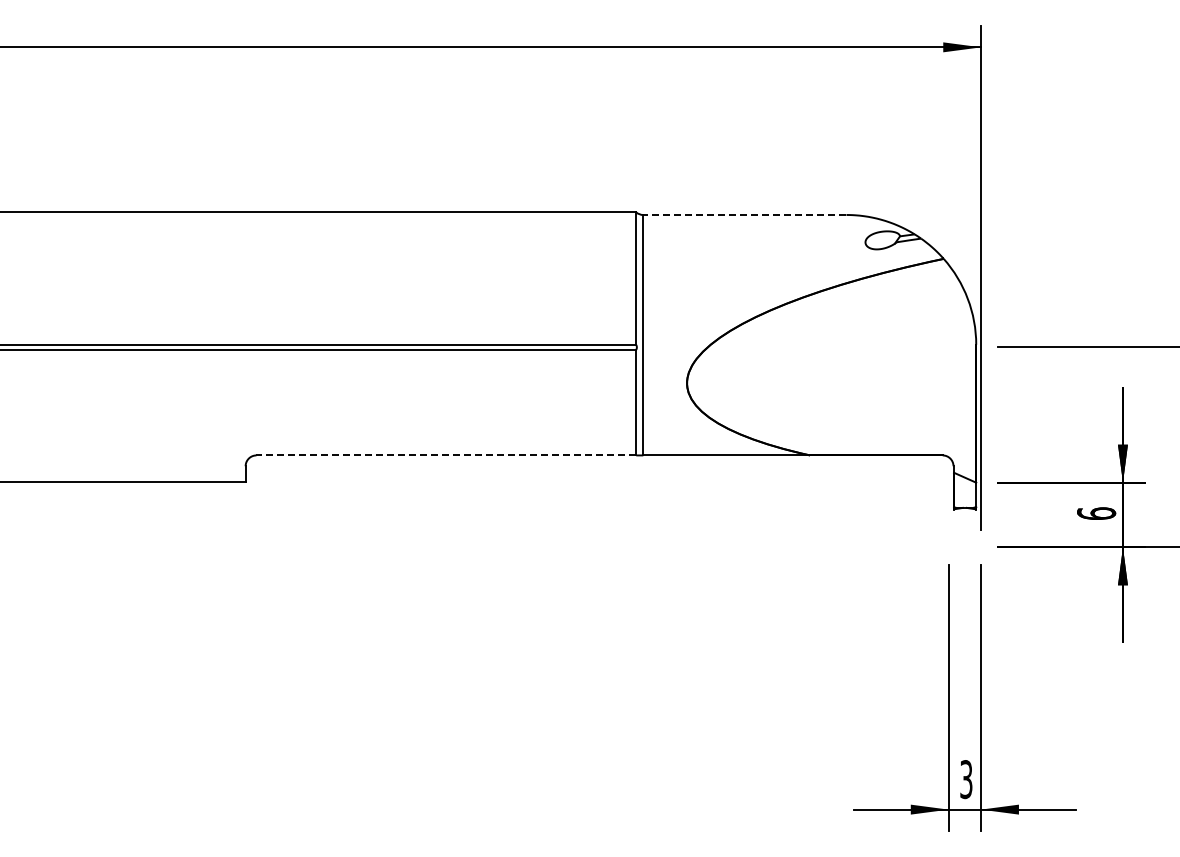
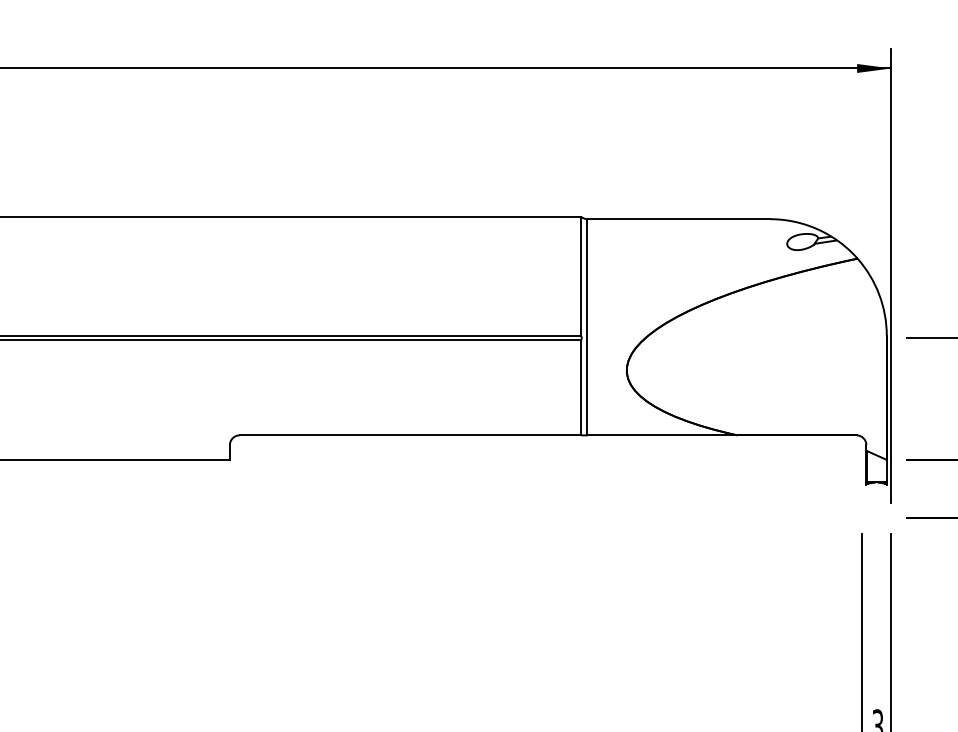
line: (744, 214) -> (678, 218), dashed -> solid
line: (446, 455) -> (410, 435), dashed -> solid

